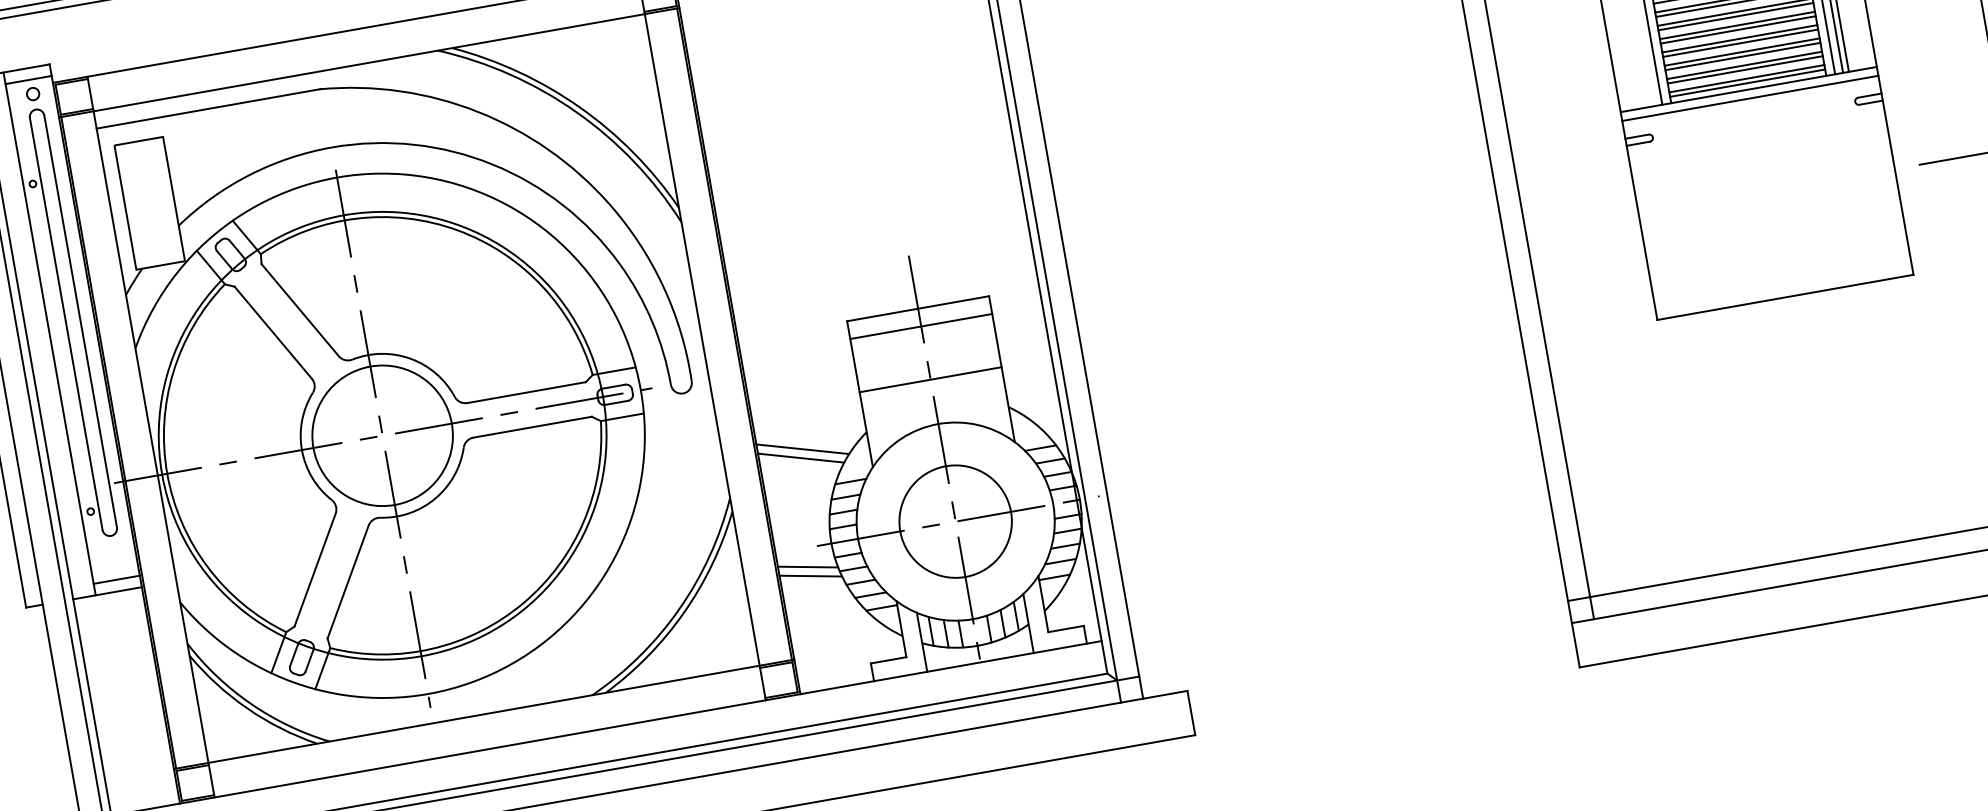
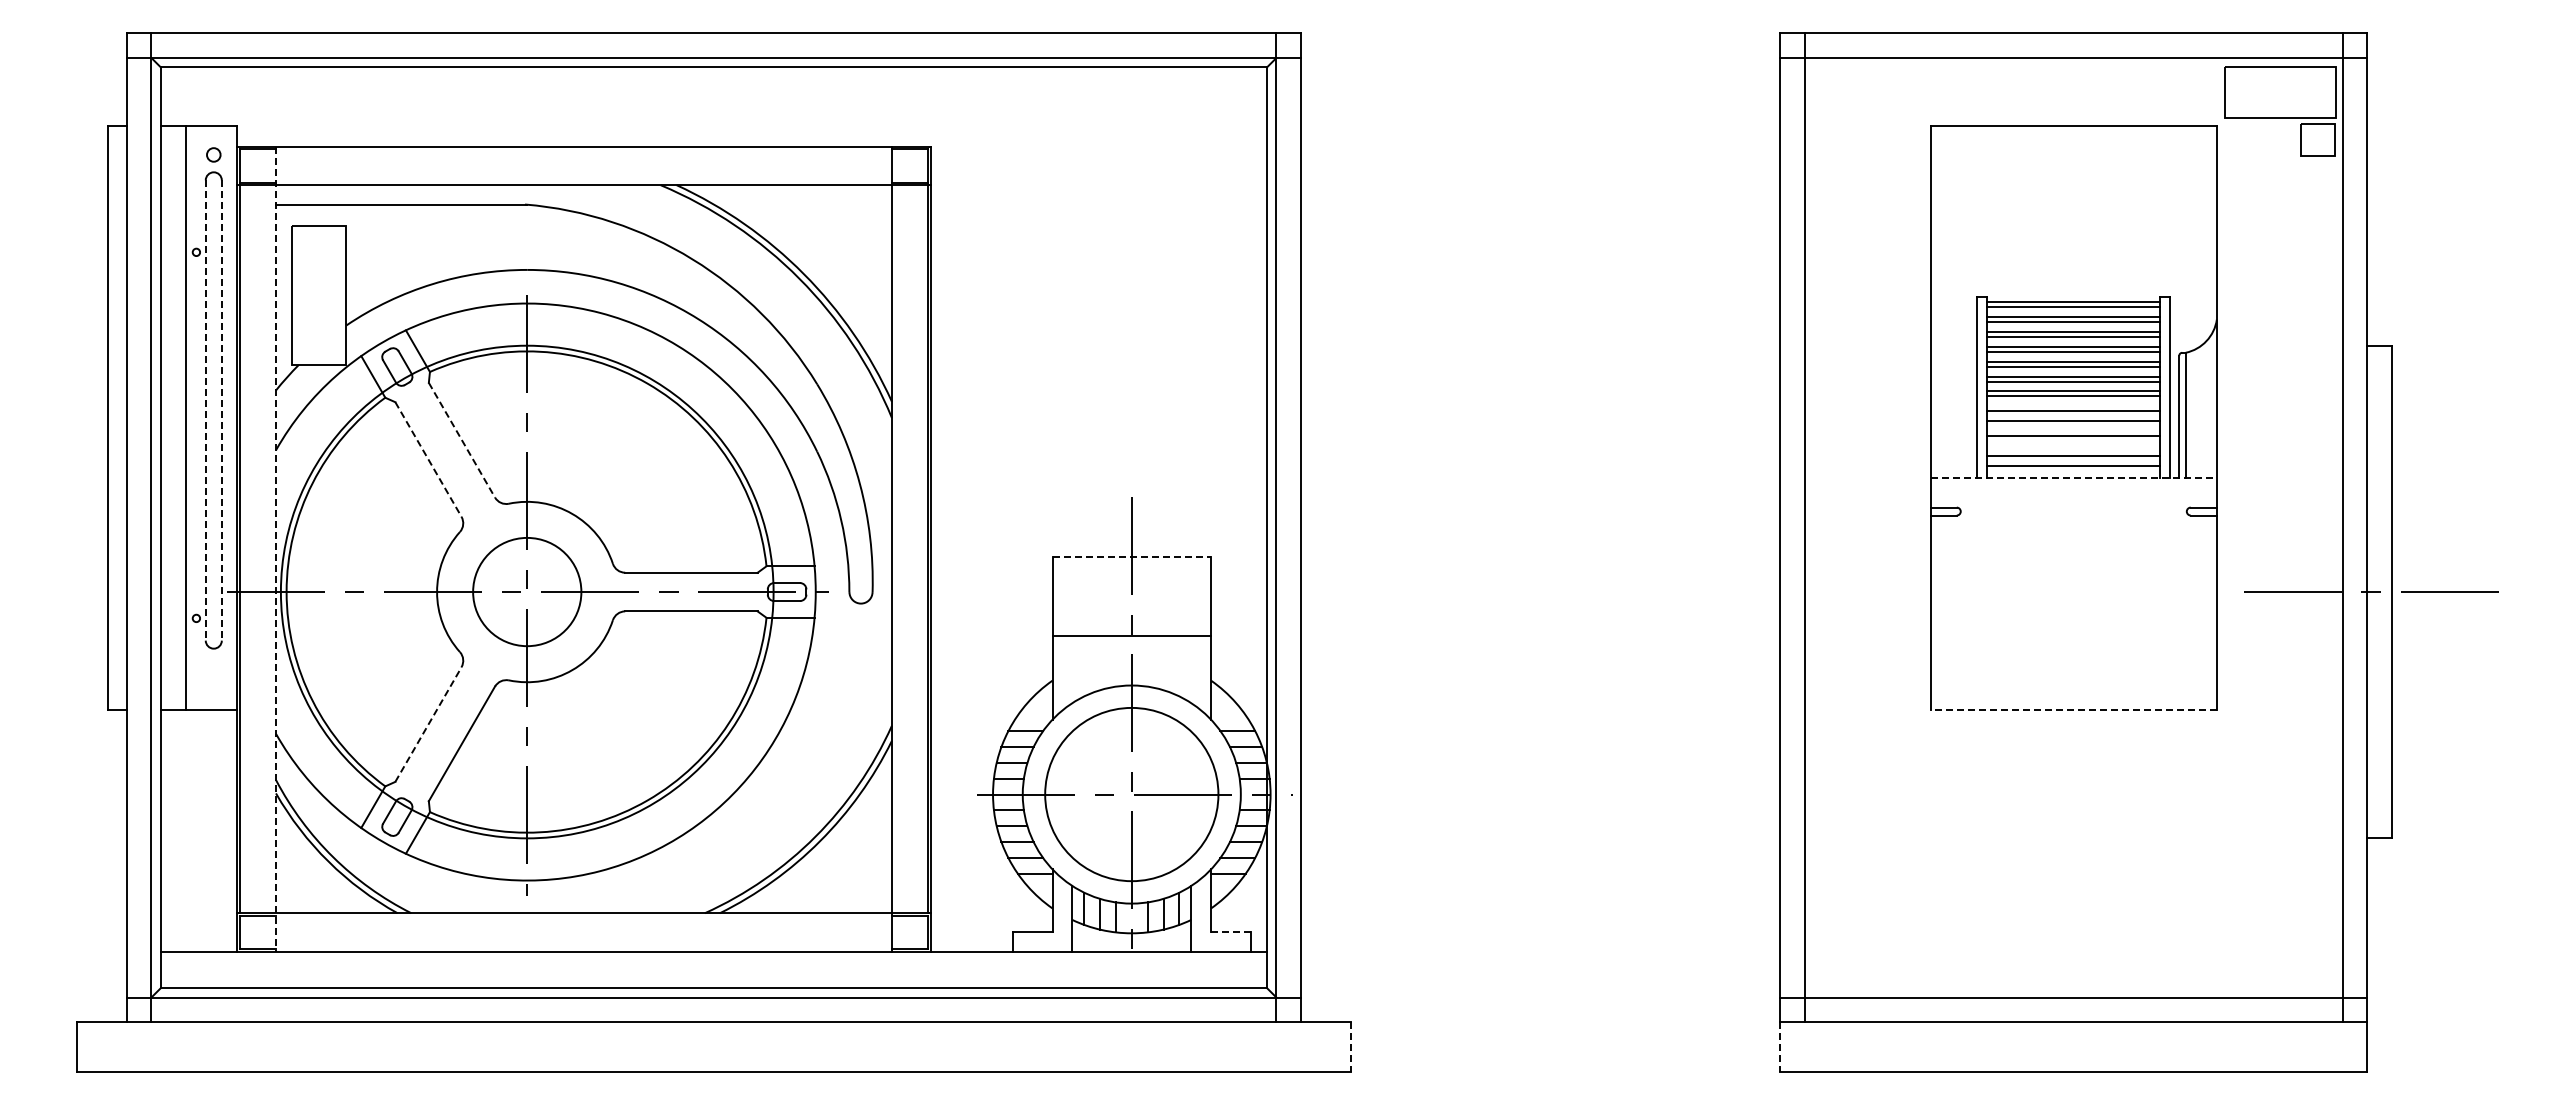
line: (1737, 25) -> (2073, 406), removed
line: (1740, 43) -> (2073, 426), removed
line: (1742, 56) -> (2073, 440), removed
line: (1744, 65) -> (2073, 450), removed
line: (28, 79) -> (211, 138), removed
line: (1747, 82) -> (2073, 470), removed
line: (1749, 89) -> (2074, 477), solid -> dashed
line: (1750, 98) -> (2073, 487), removed
line: (1785, 297) -> (2073, 710), solid -> dashed
line: (918, 308) -> (1132, 556), solid -> dashed
line: (300, 310) -> (462, 440), solid -> dashed
line: (80, 322) -> (221, 411), solid -> dashed
line: (66, 324) -> (205, 411), solid -> dashed
line: (920, 326) -> (1131, 576), removed
line: (273, 333) -> (428, 460), solid -> dashed
circle: (381, 435) -> (526, 591), size x0.7
line: (151, 437) -> (276, 549), solid -> dashed
line: (802, 448) -> (979, 686), removed
line: (801, 458) -> (976, 696), removed
circle: (955, 521) -> (1131, 794), size x1.4
line: (807, 567) -> (962, 815), removed
line: (315, 569) -> (428, 724), solid -> dashed
line: (810, 575) -> (964, 825), removed
line: (116, 580) -> (211, 697), removed
line: (1065, 629) -> (1230, 932), solid -> dashed
line: (1576, 645) -> (1780, 1047), solid -> dashed
line: (1191, 713) -> (1350, 1047), solid -> dashed

